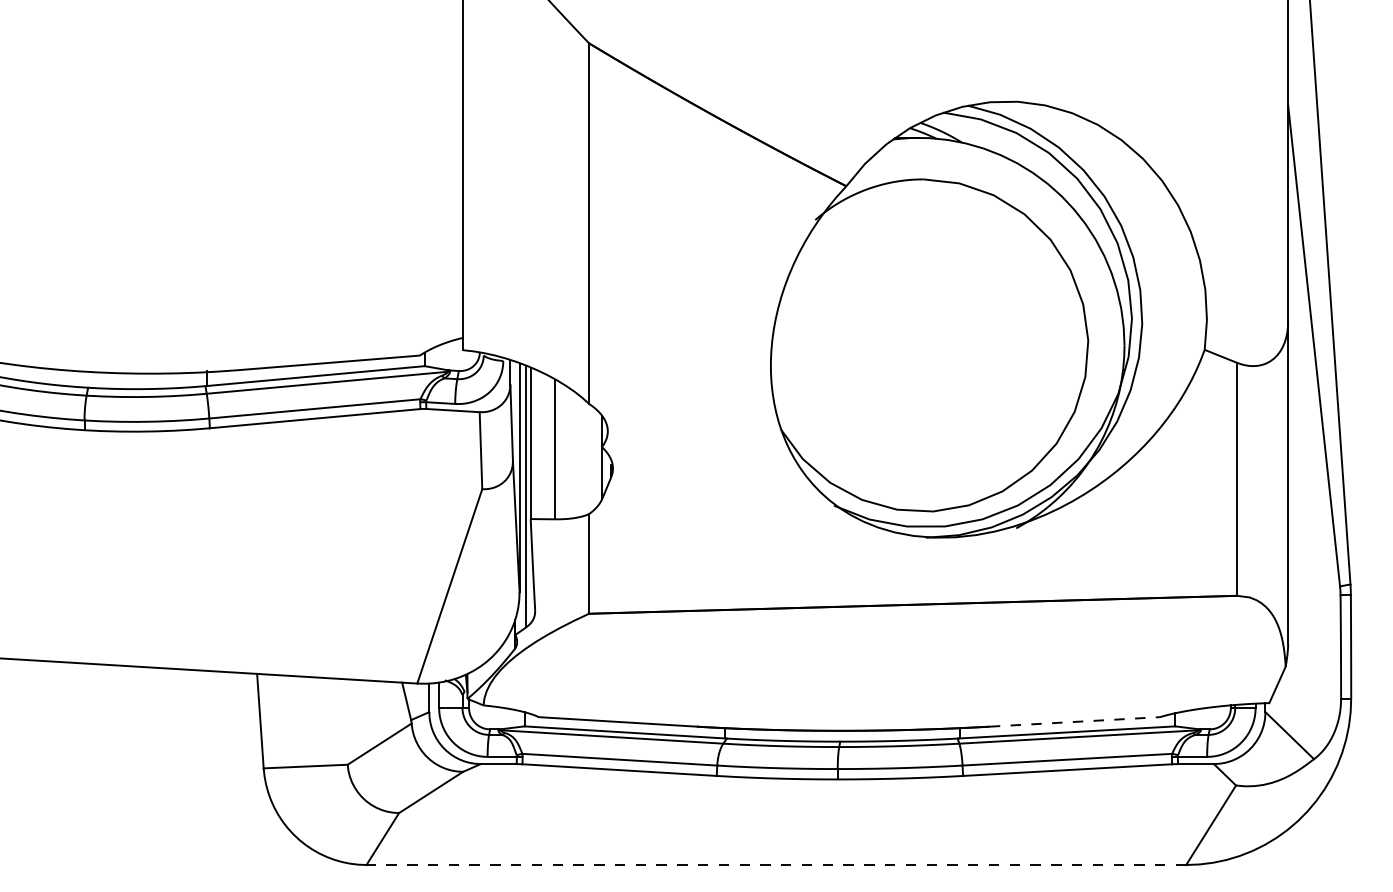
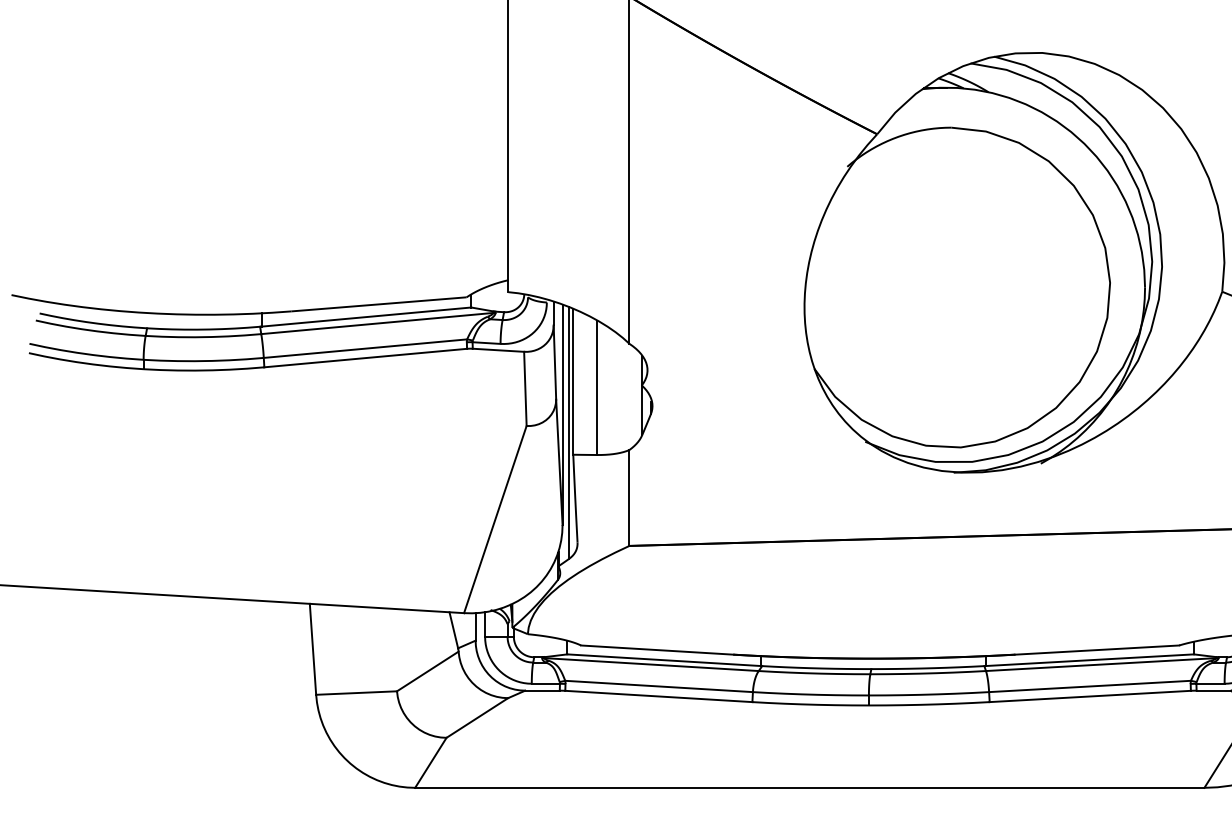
line: (1075, 721) -> (1097, 649), dashed -> solid
line: (776, 865) -> (809, 788), dashed -> solid

